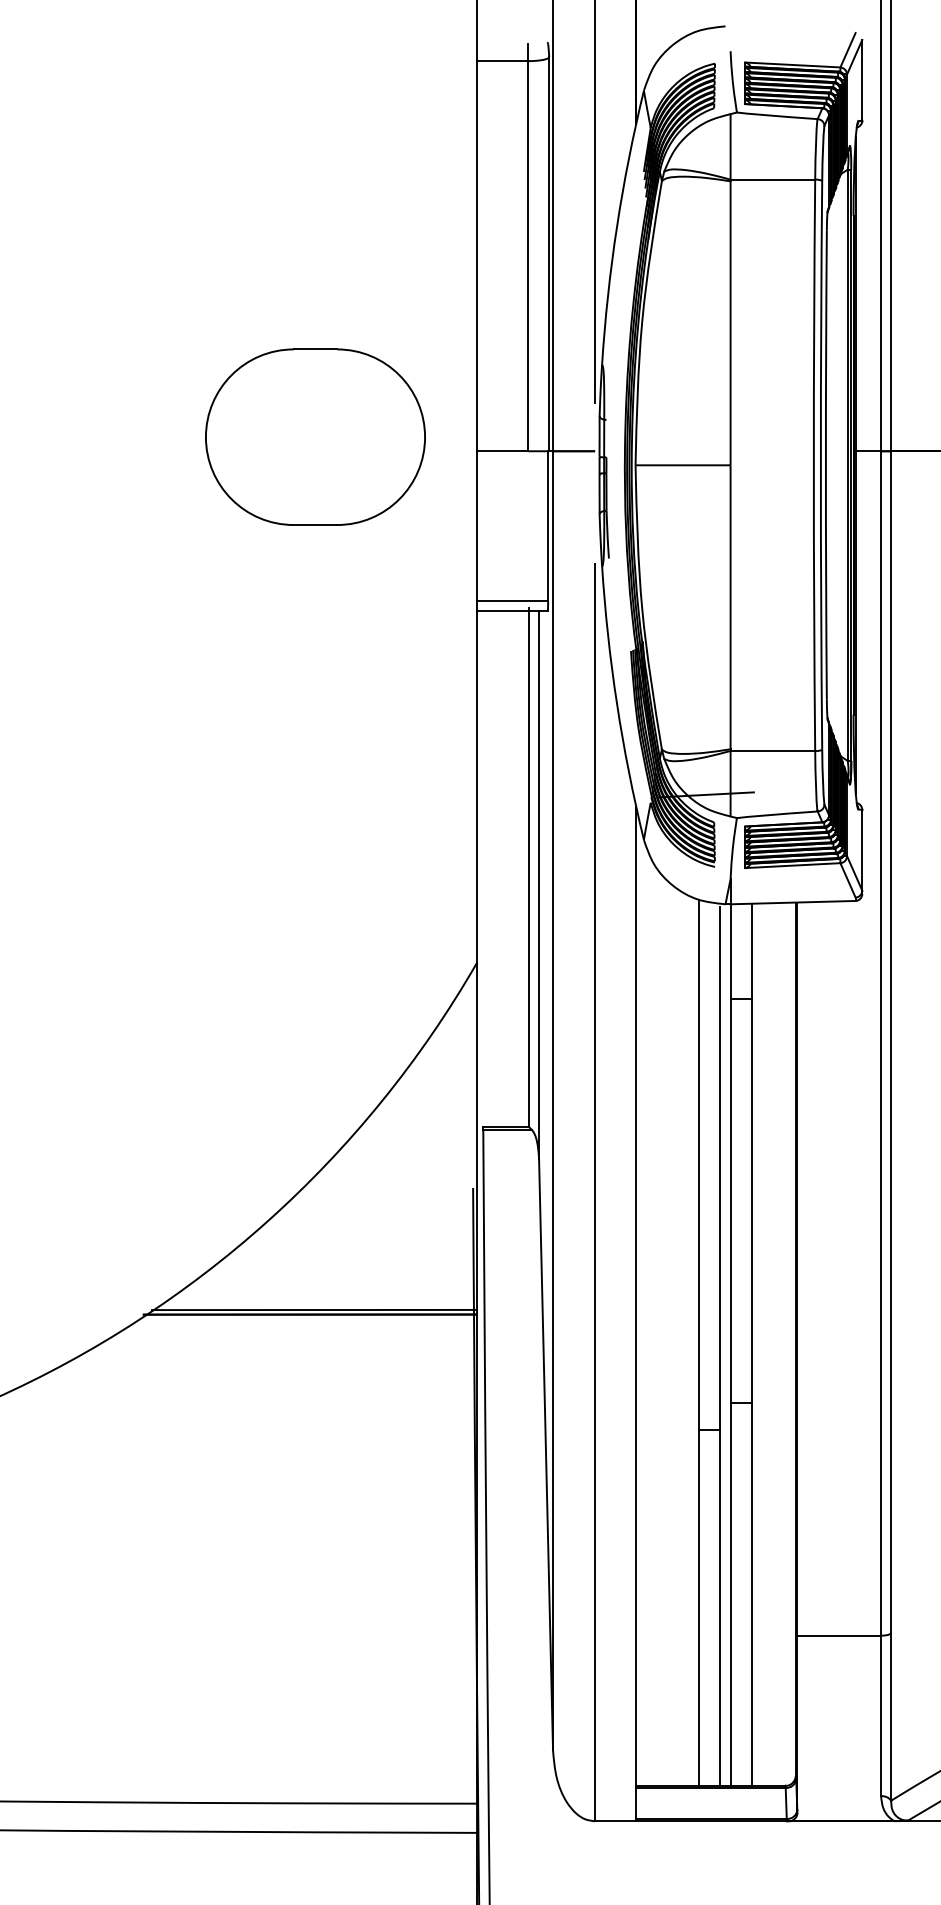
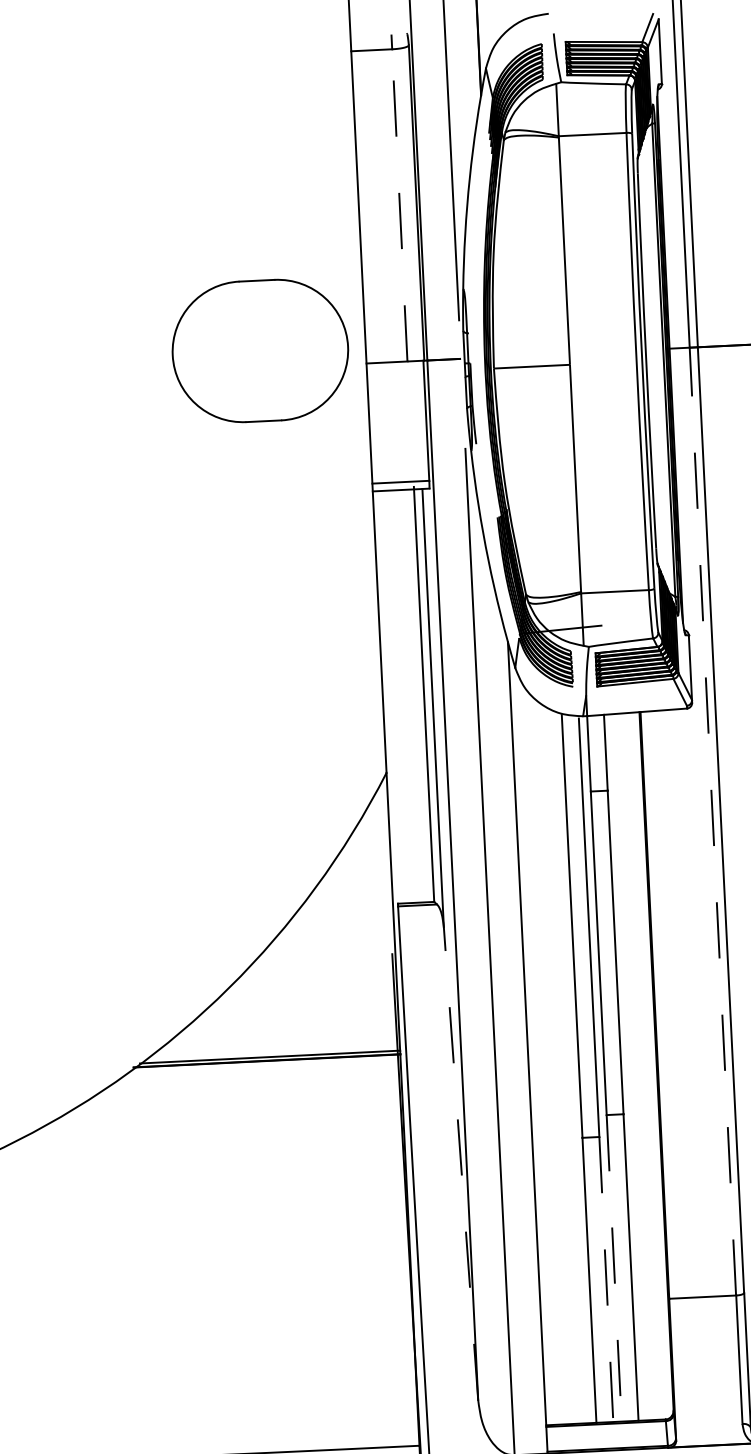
line: (528, 255) -> (400, 204), solid -> dashed
part: (315, 436) -> (260, 350), moved
line: (880, 1043) -> (712, 821), solid -> dashed
line: (546, 1454) -> (461, 1163), solid -> dashed
line: (730, 1594) -> (614, 1268), solid -> dashed
line: (720, 1608) -> (606, 1280), solid -> dashed

